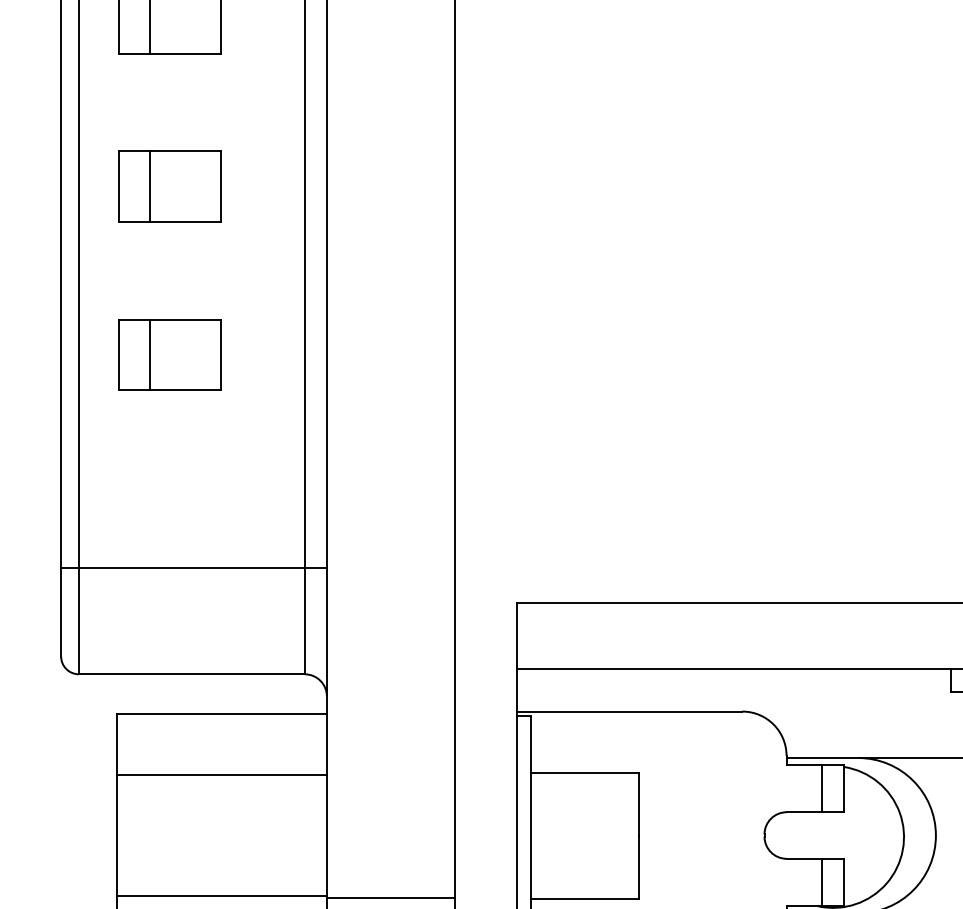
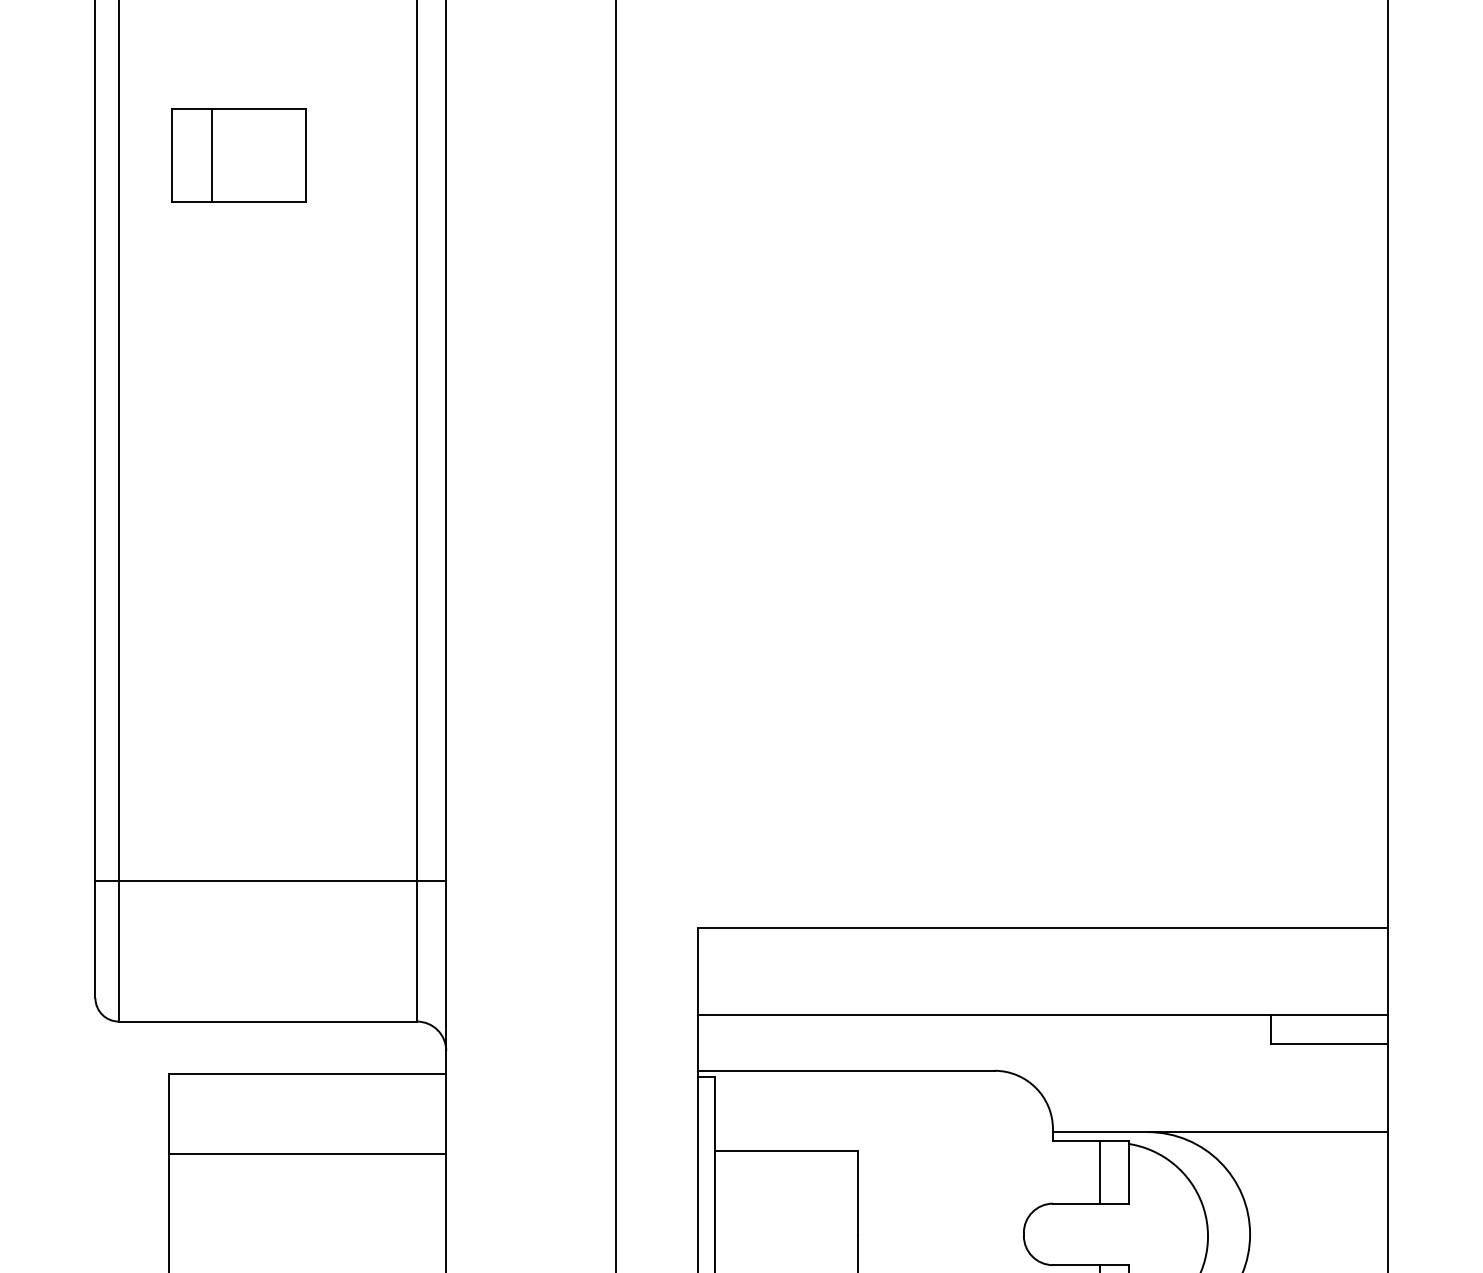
part: (169, 186) -> (238, 377), removed
part: (169, 354) -> (238, 599), removed

